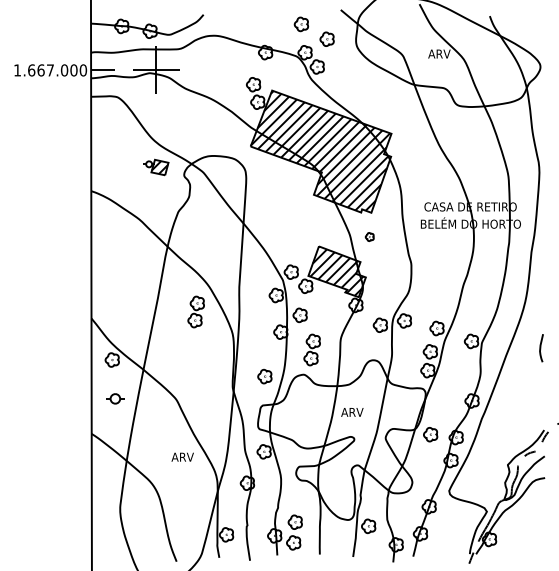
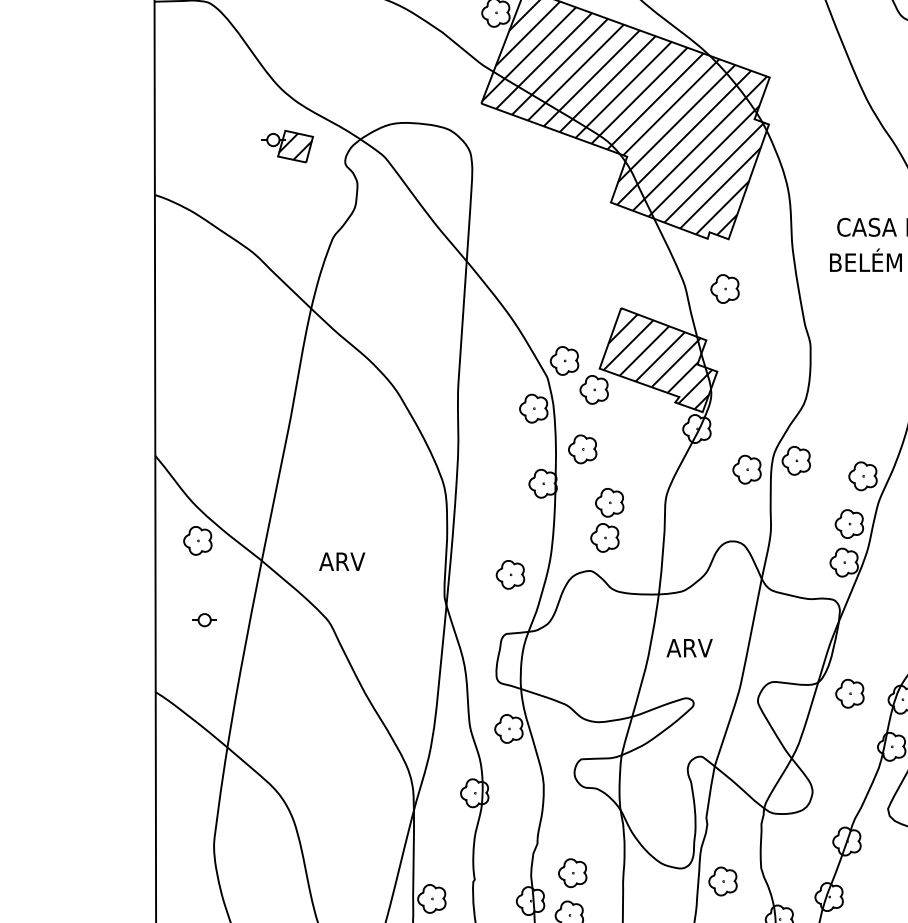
part: (369, 236) -> (724, 287), size x1.67
part: (195, 311) -> (368, 441), removed
part: (115, 398) -> (204, 619), size x0.62
text: (182, 456) -> (341, 560), moved

